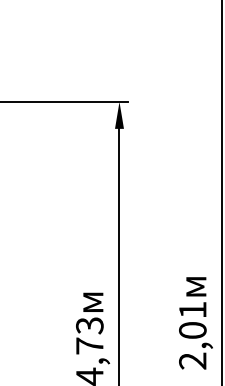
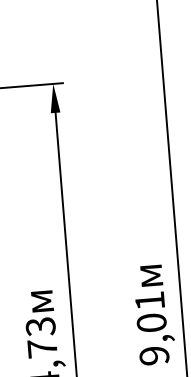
text: (192, 360) -> (153, 355), 2,01 -> 9,01

